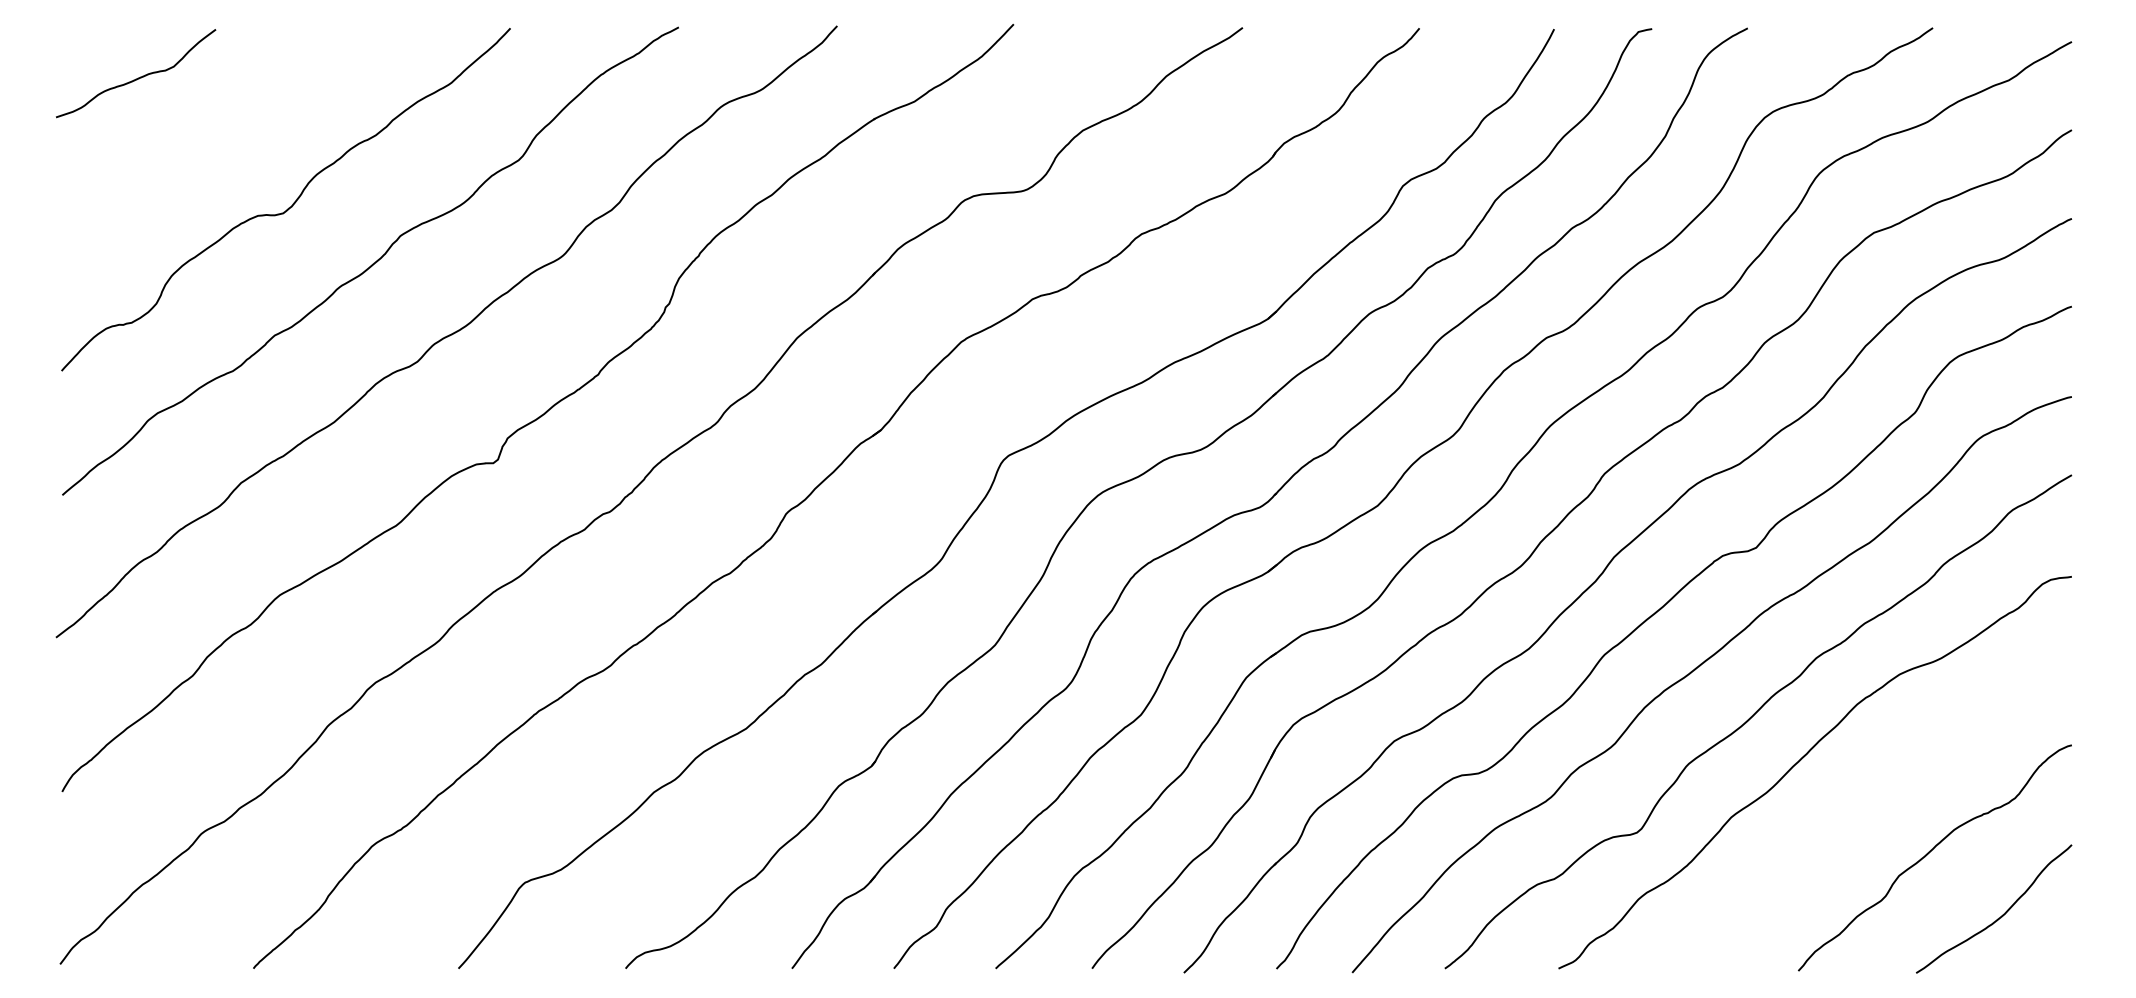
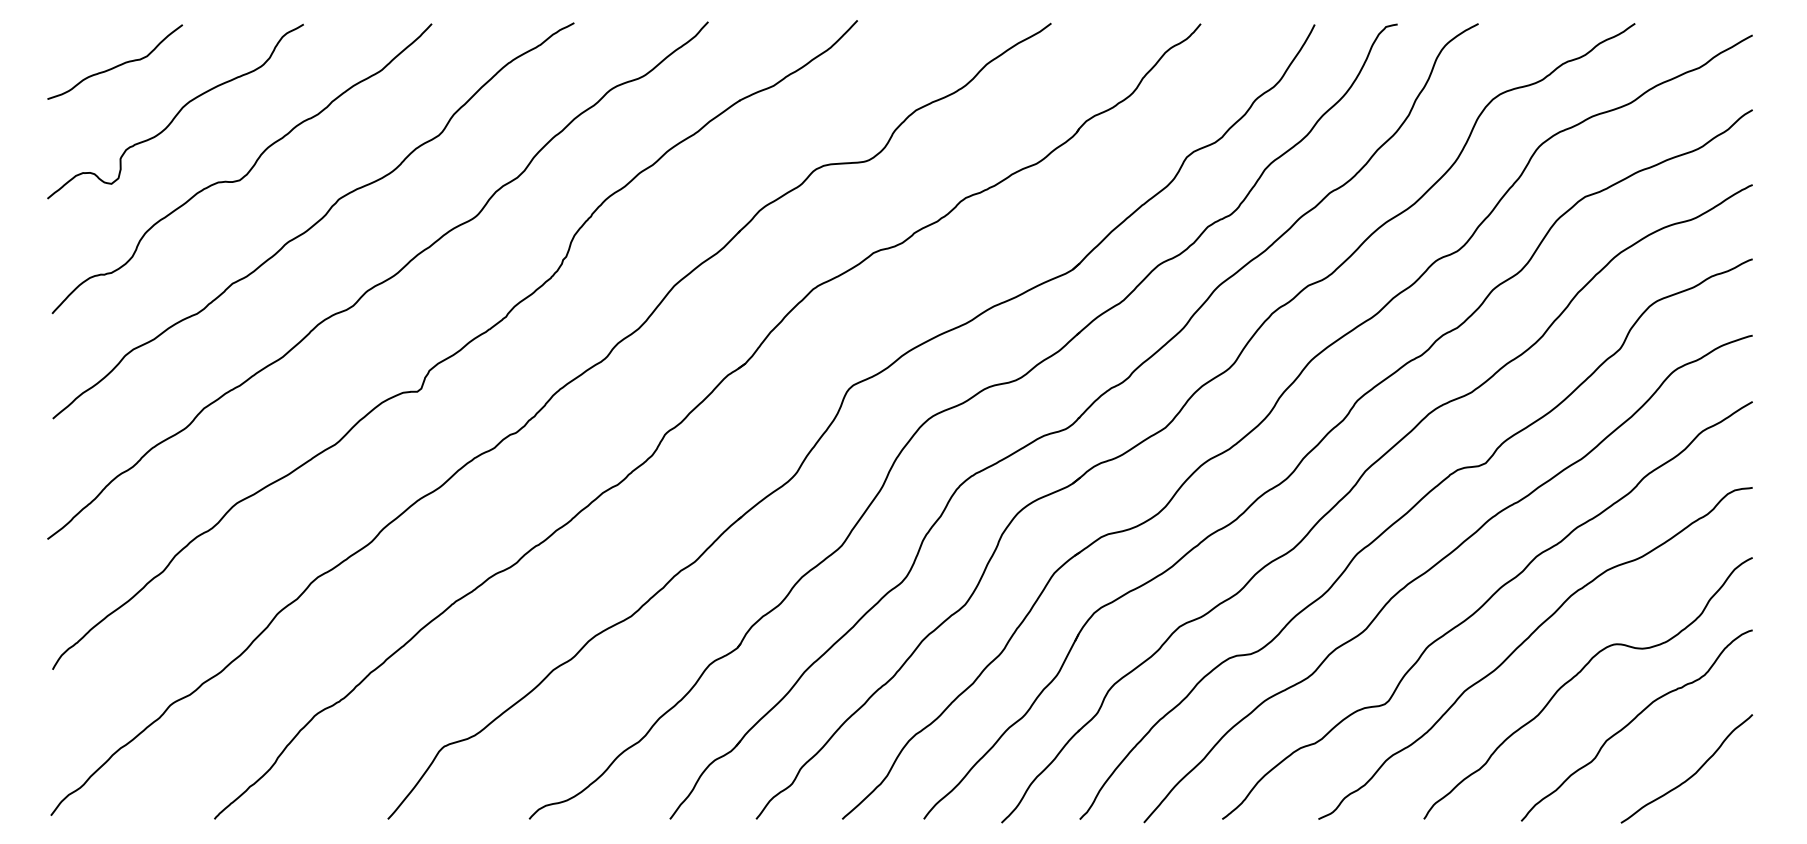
curve: (209, 133) -> (177, 112), added
curve: (1863, 799) -> (1576, 676), added

